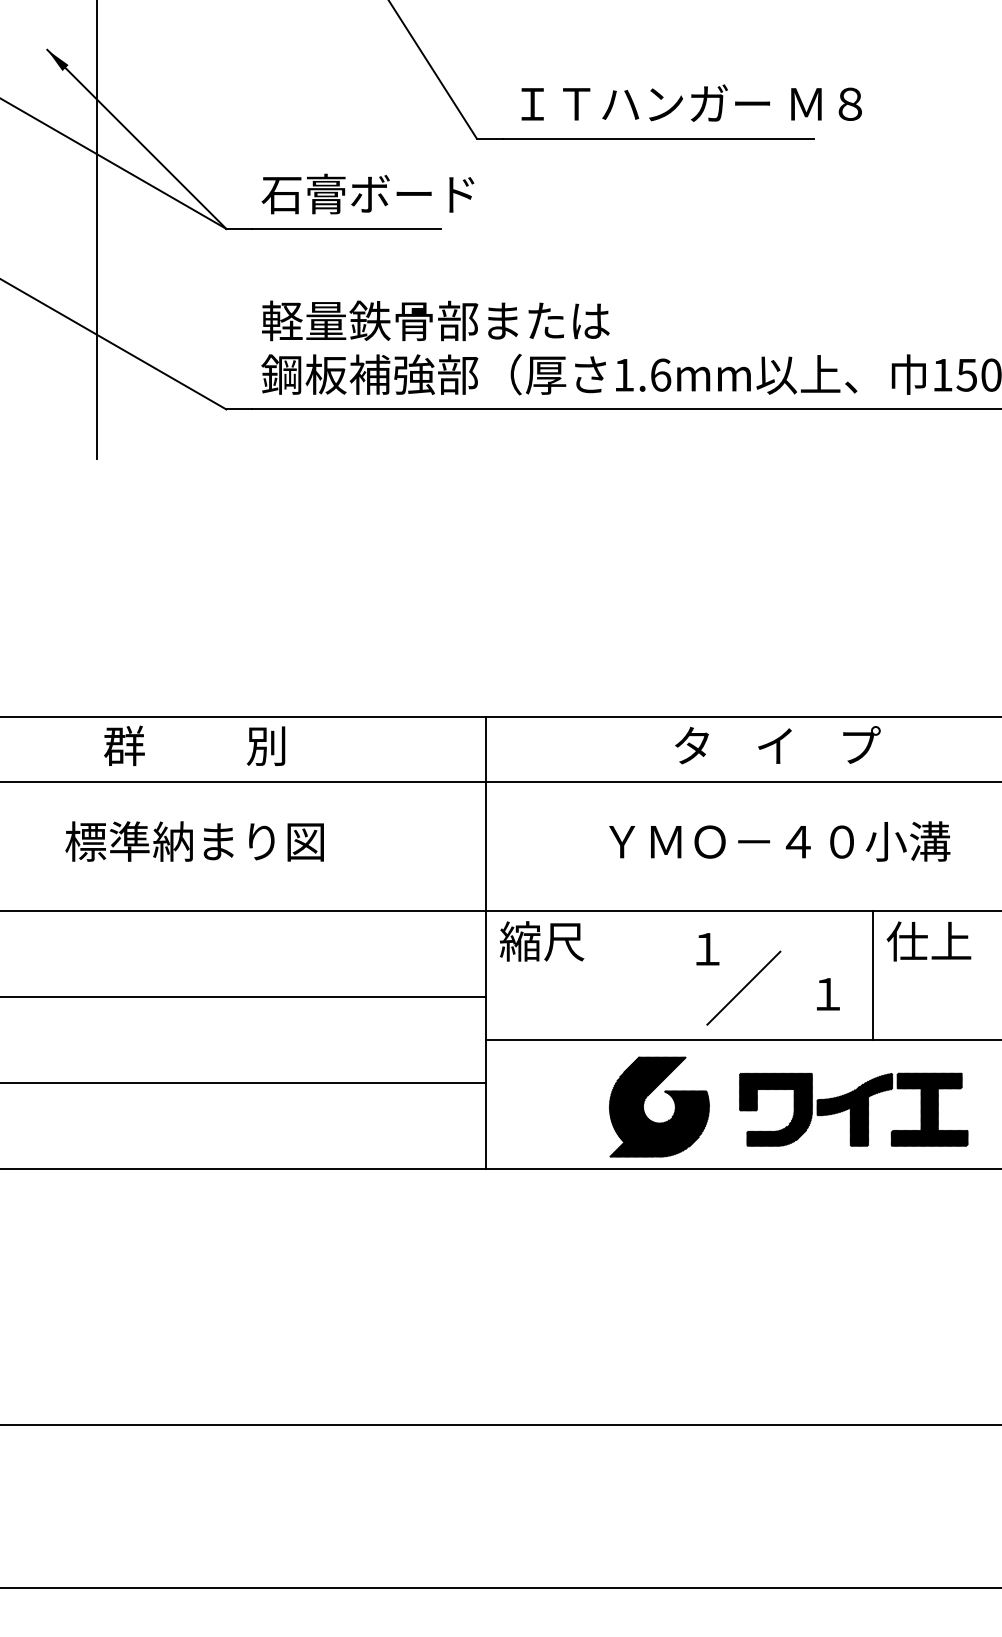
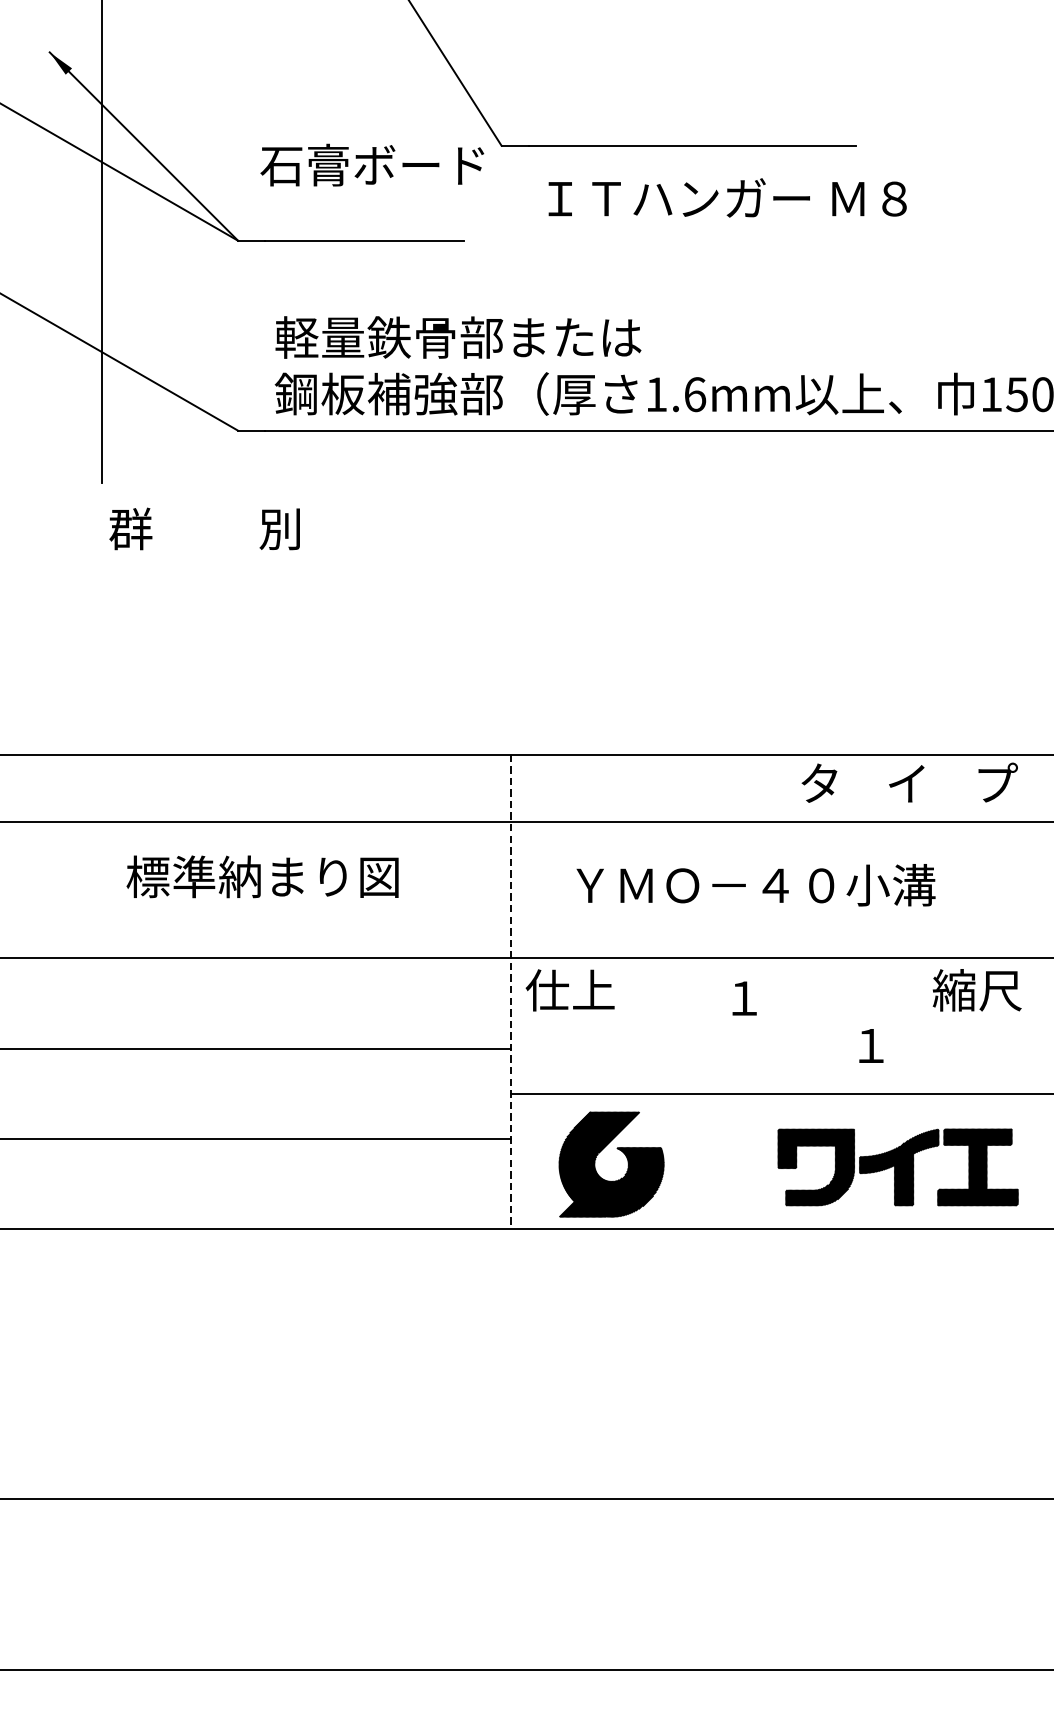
text: (691, 102) -> (727, 197), moved
text: (367, 193) -> (371, 164), moved
text: (194, 745) -> (204, 528), moved
text: (777, 745) -> (909, 783), moved
text: (194, 841) -> (262, 876), moved
text: (779, 841) -> (755, 885), moved
text: (541, 941) -> (569, 990), 縮尺 -> 仕上
text: (928, 941) -> (976, 990), 仕上 -> 縮尺
line: (485, 943) -> (510, 992), solid -> dashed
line: (872, 974) -> (917, 1025), removed
line: (743, 987) -> (782, 1038), removed
part: (666, 1093) -> (619, 1150), moved

